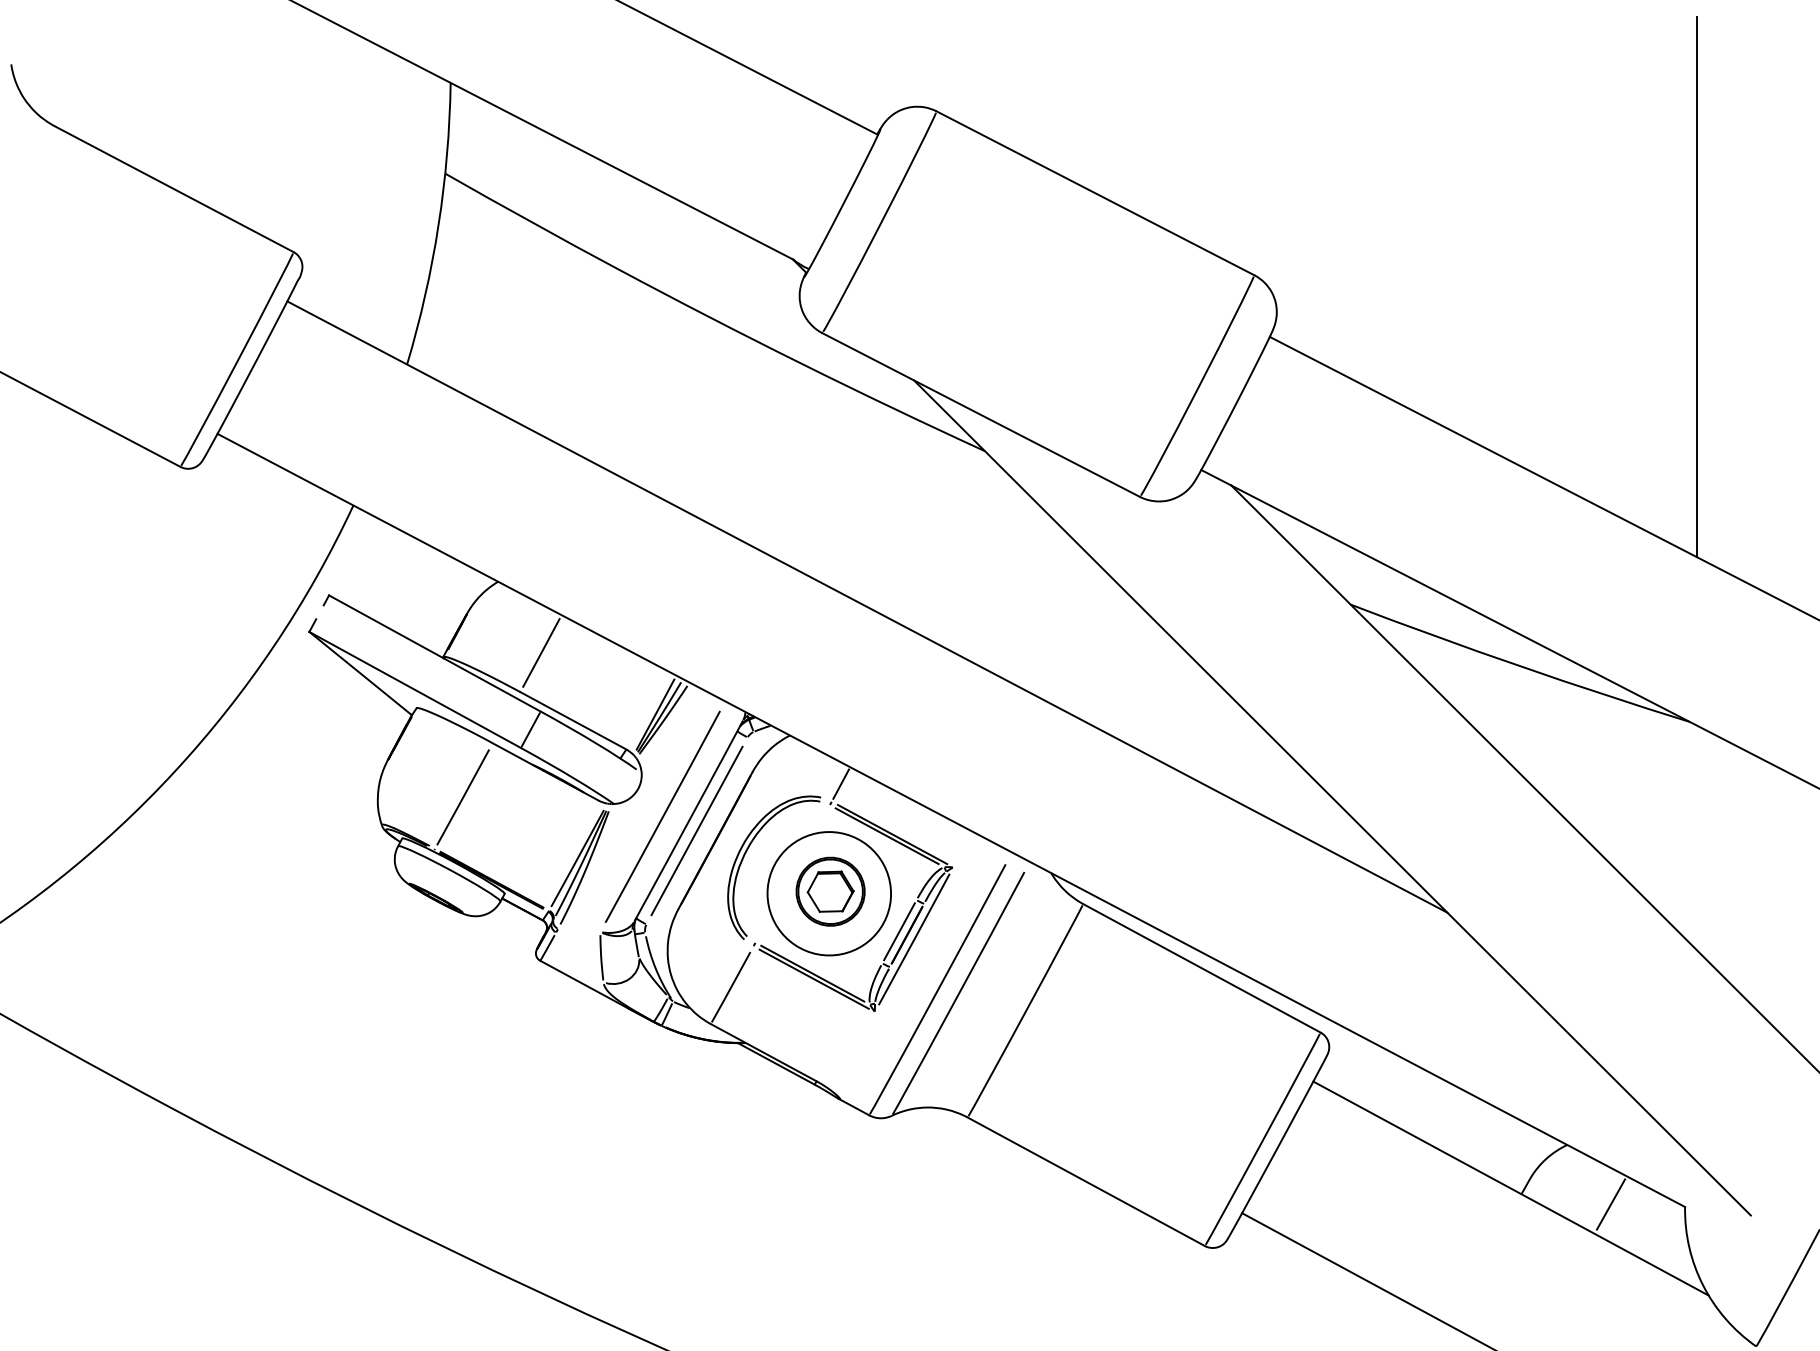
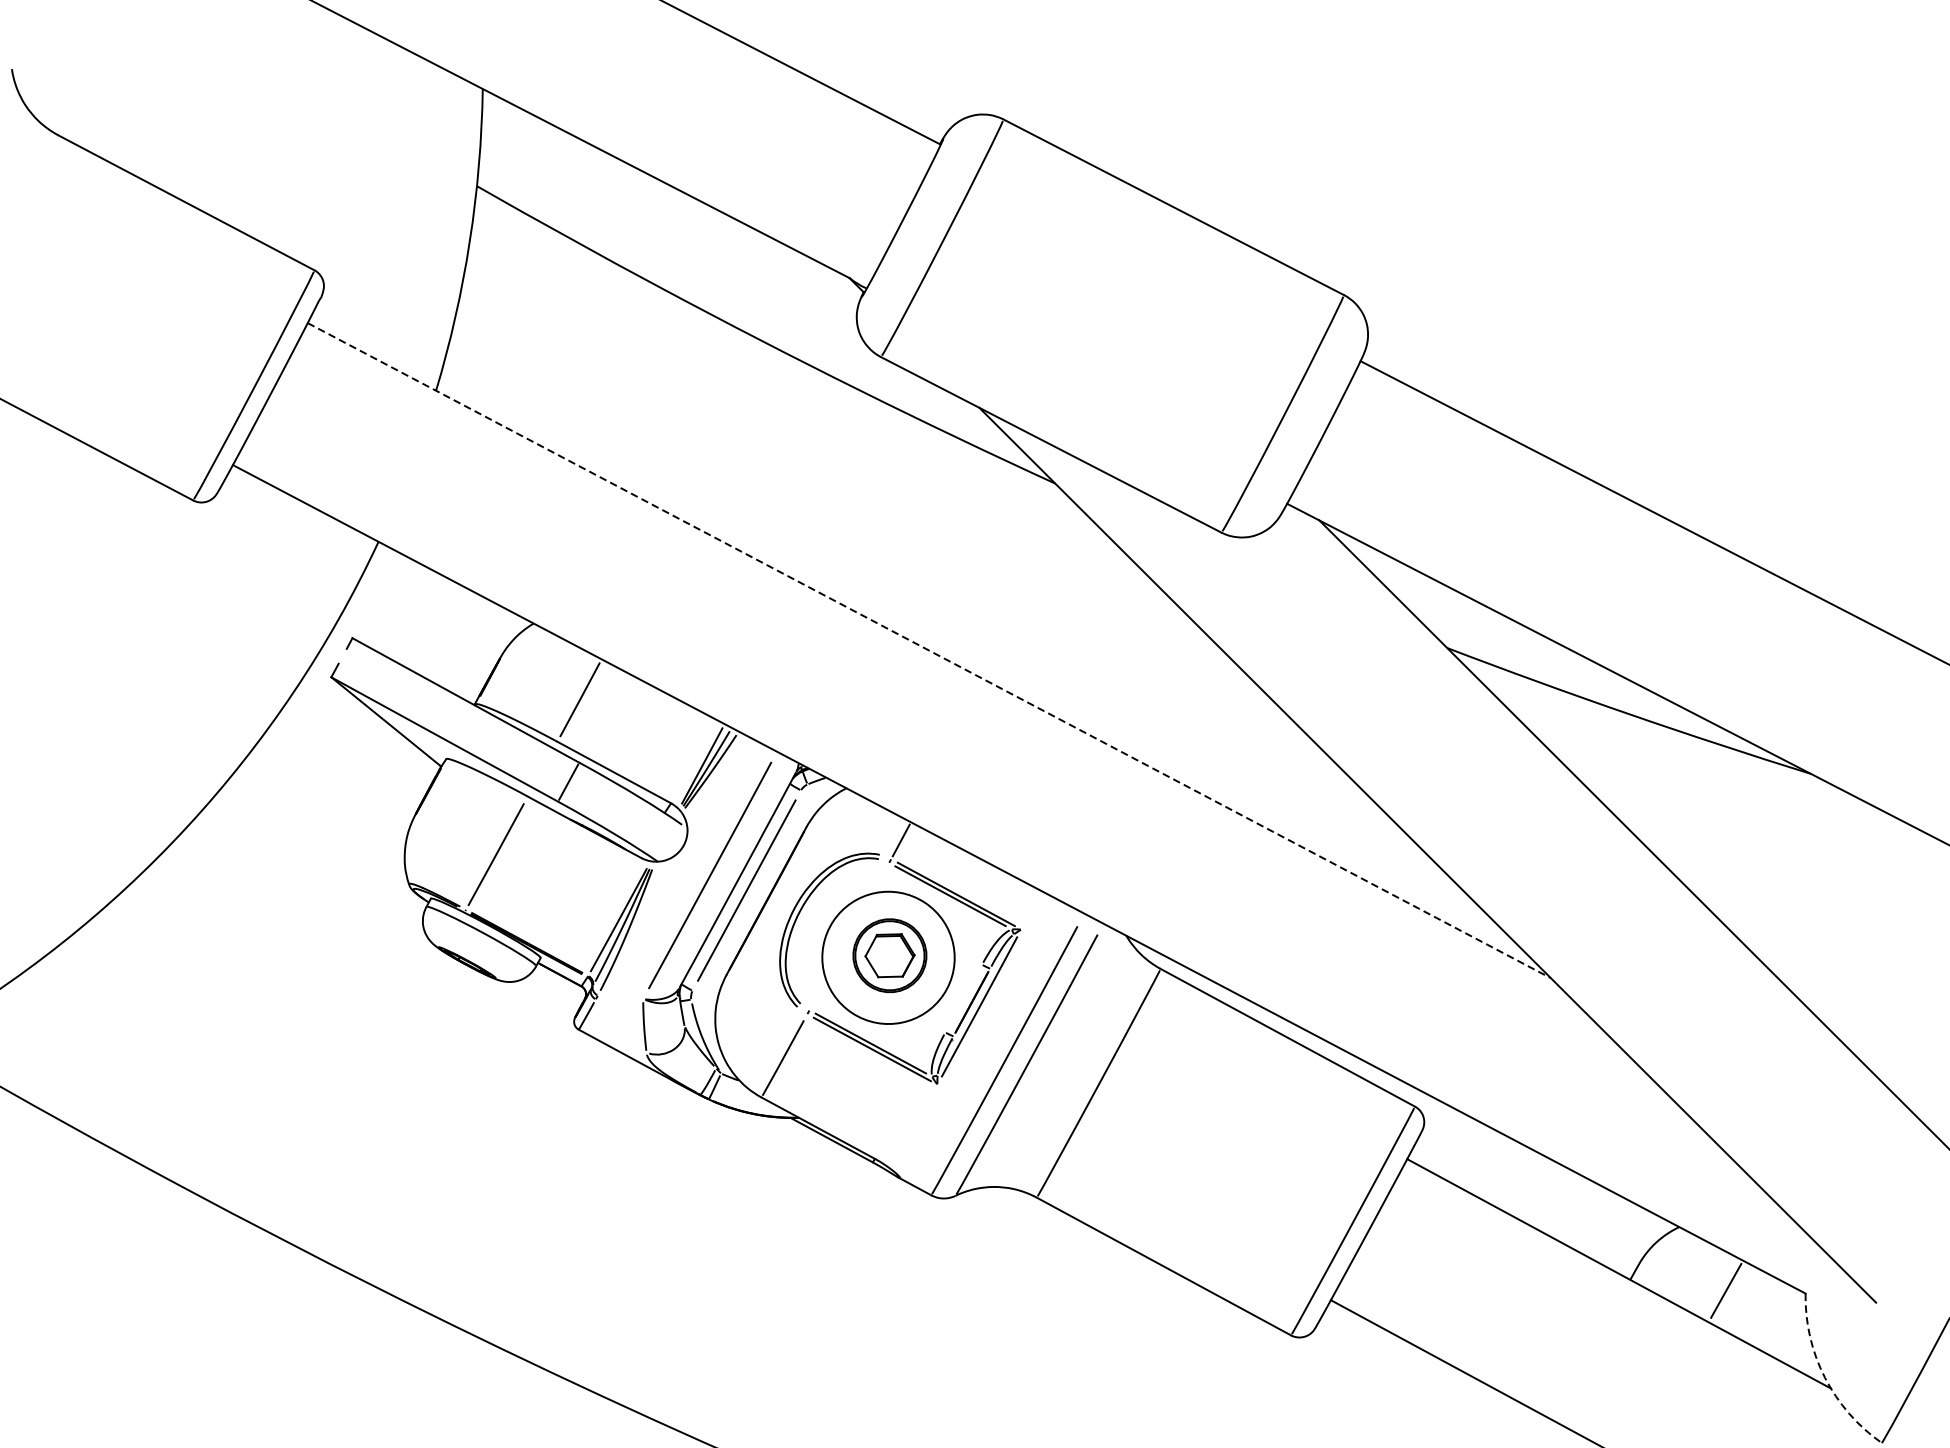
line: (1697, 287) -> (1818, 308), removed
line: (867, 607) -> (929, 651), solid -> dashed
line: (899, 931) -> (963, 998), removed
arc: (1703, 1285) -> (1825, 1377), solid -> dashed

